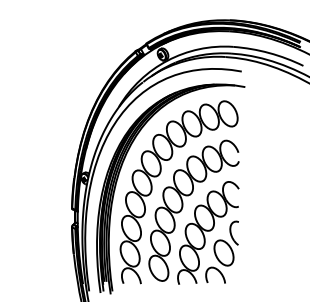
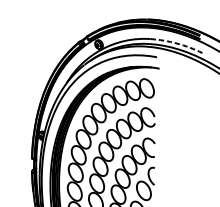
arc: (269, 53) -> (177, 43), solid -> dashed

